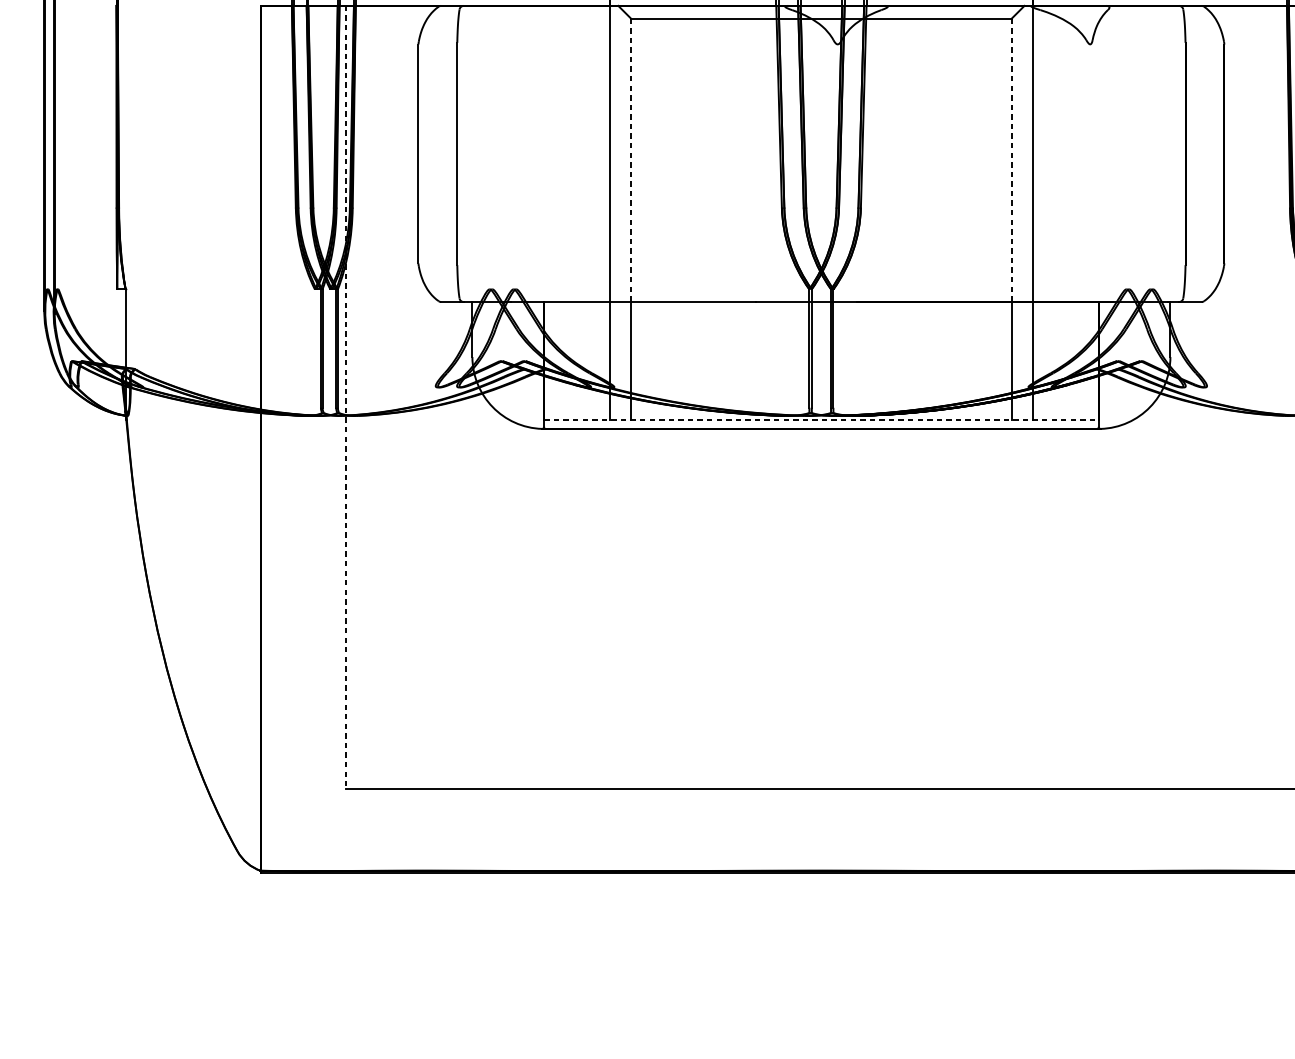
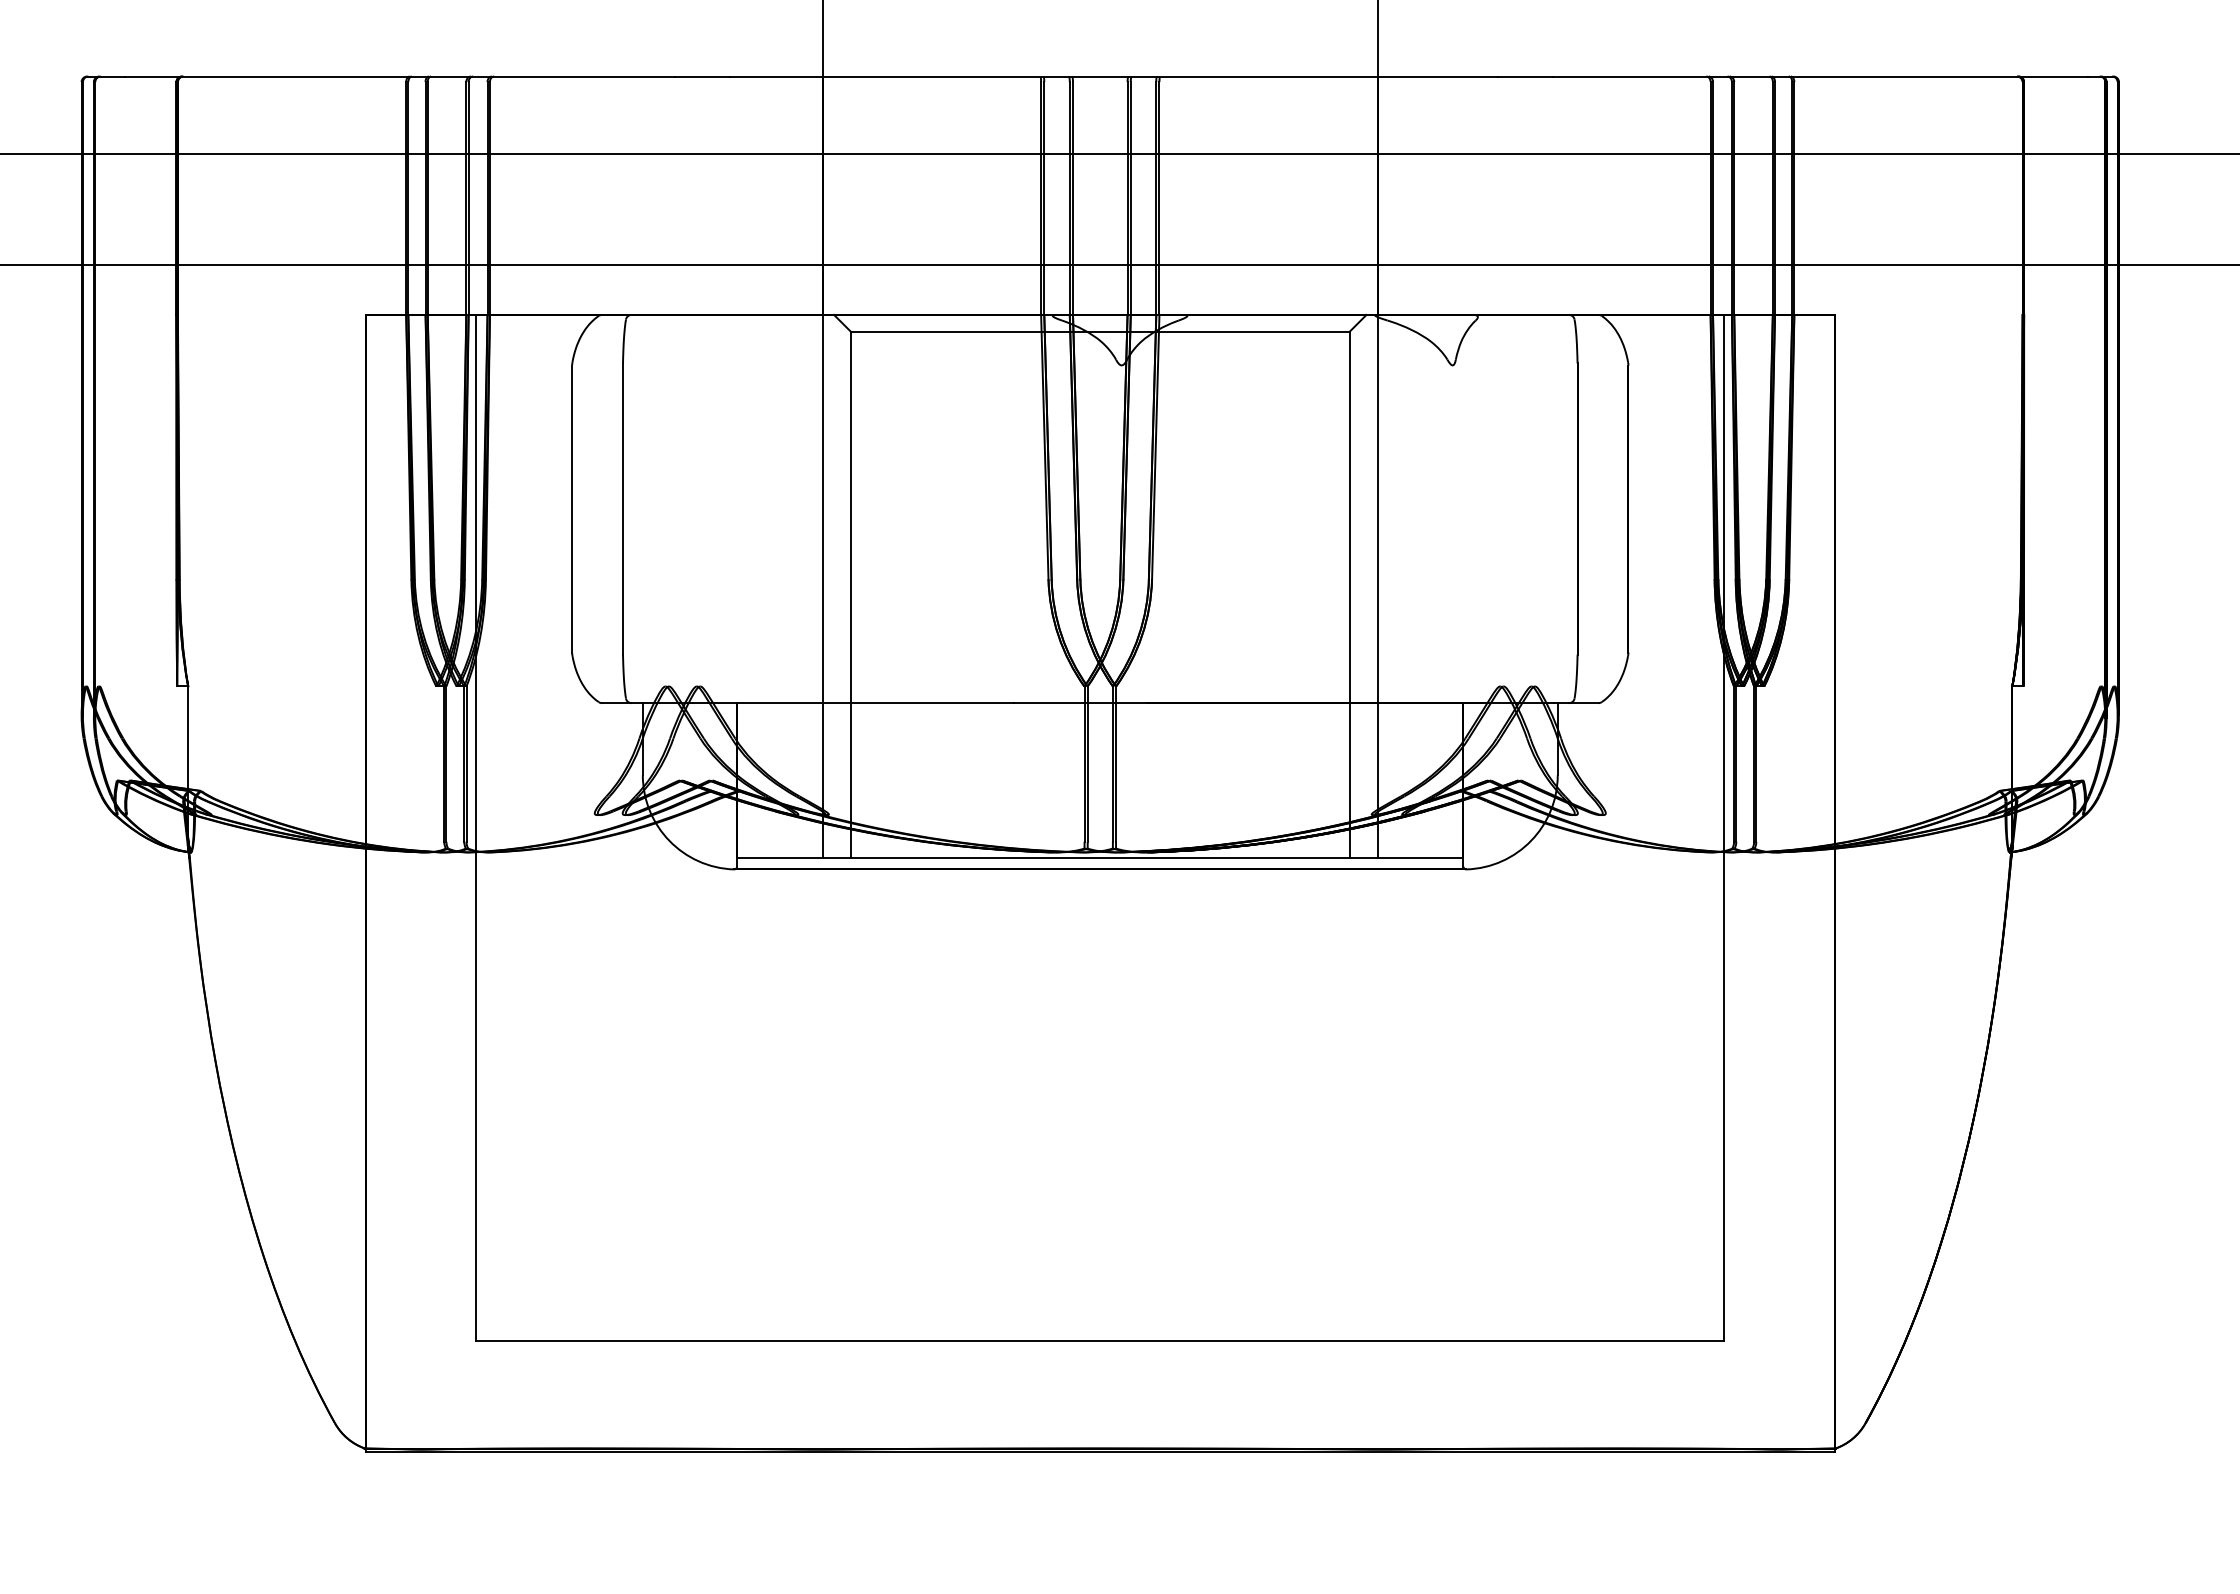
line: (630, 160) -> (850, 517), dashed -> solid
line: (1011, 160) -> (1349, 517), dashed -> solid
line: (345, 396) -> (476, 827), dashed -> solid
line: (821, 420) -> (1100, 858), dashed -> solid

